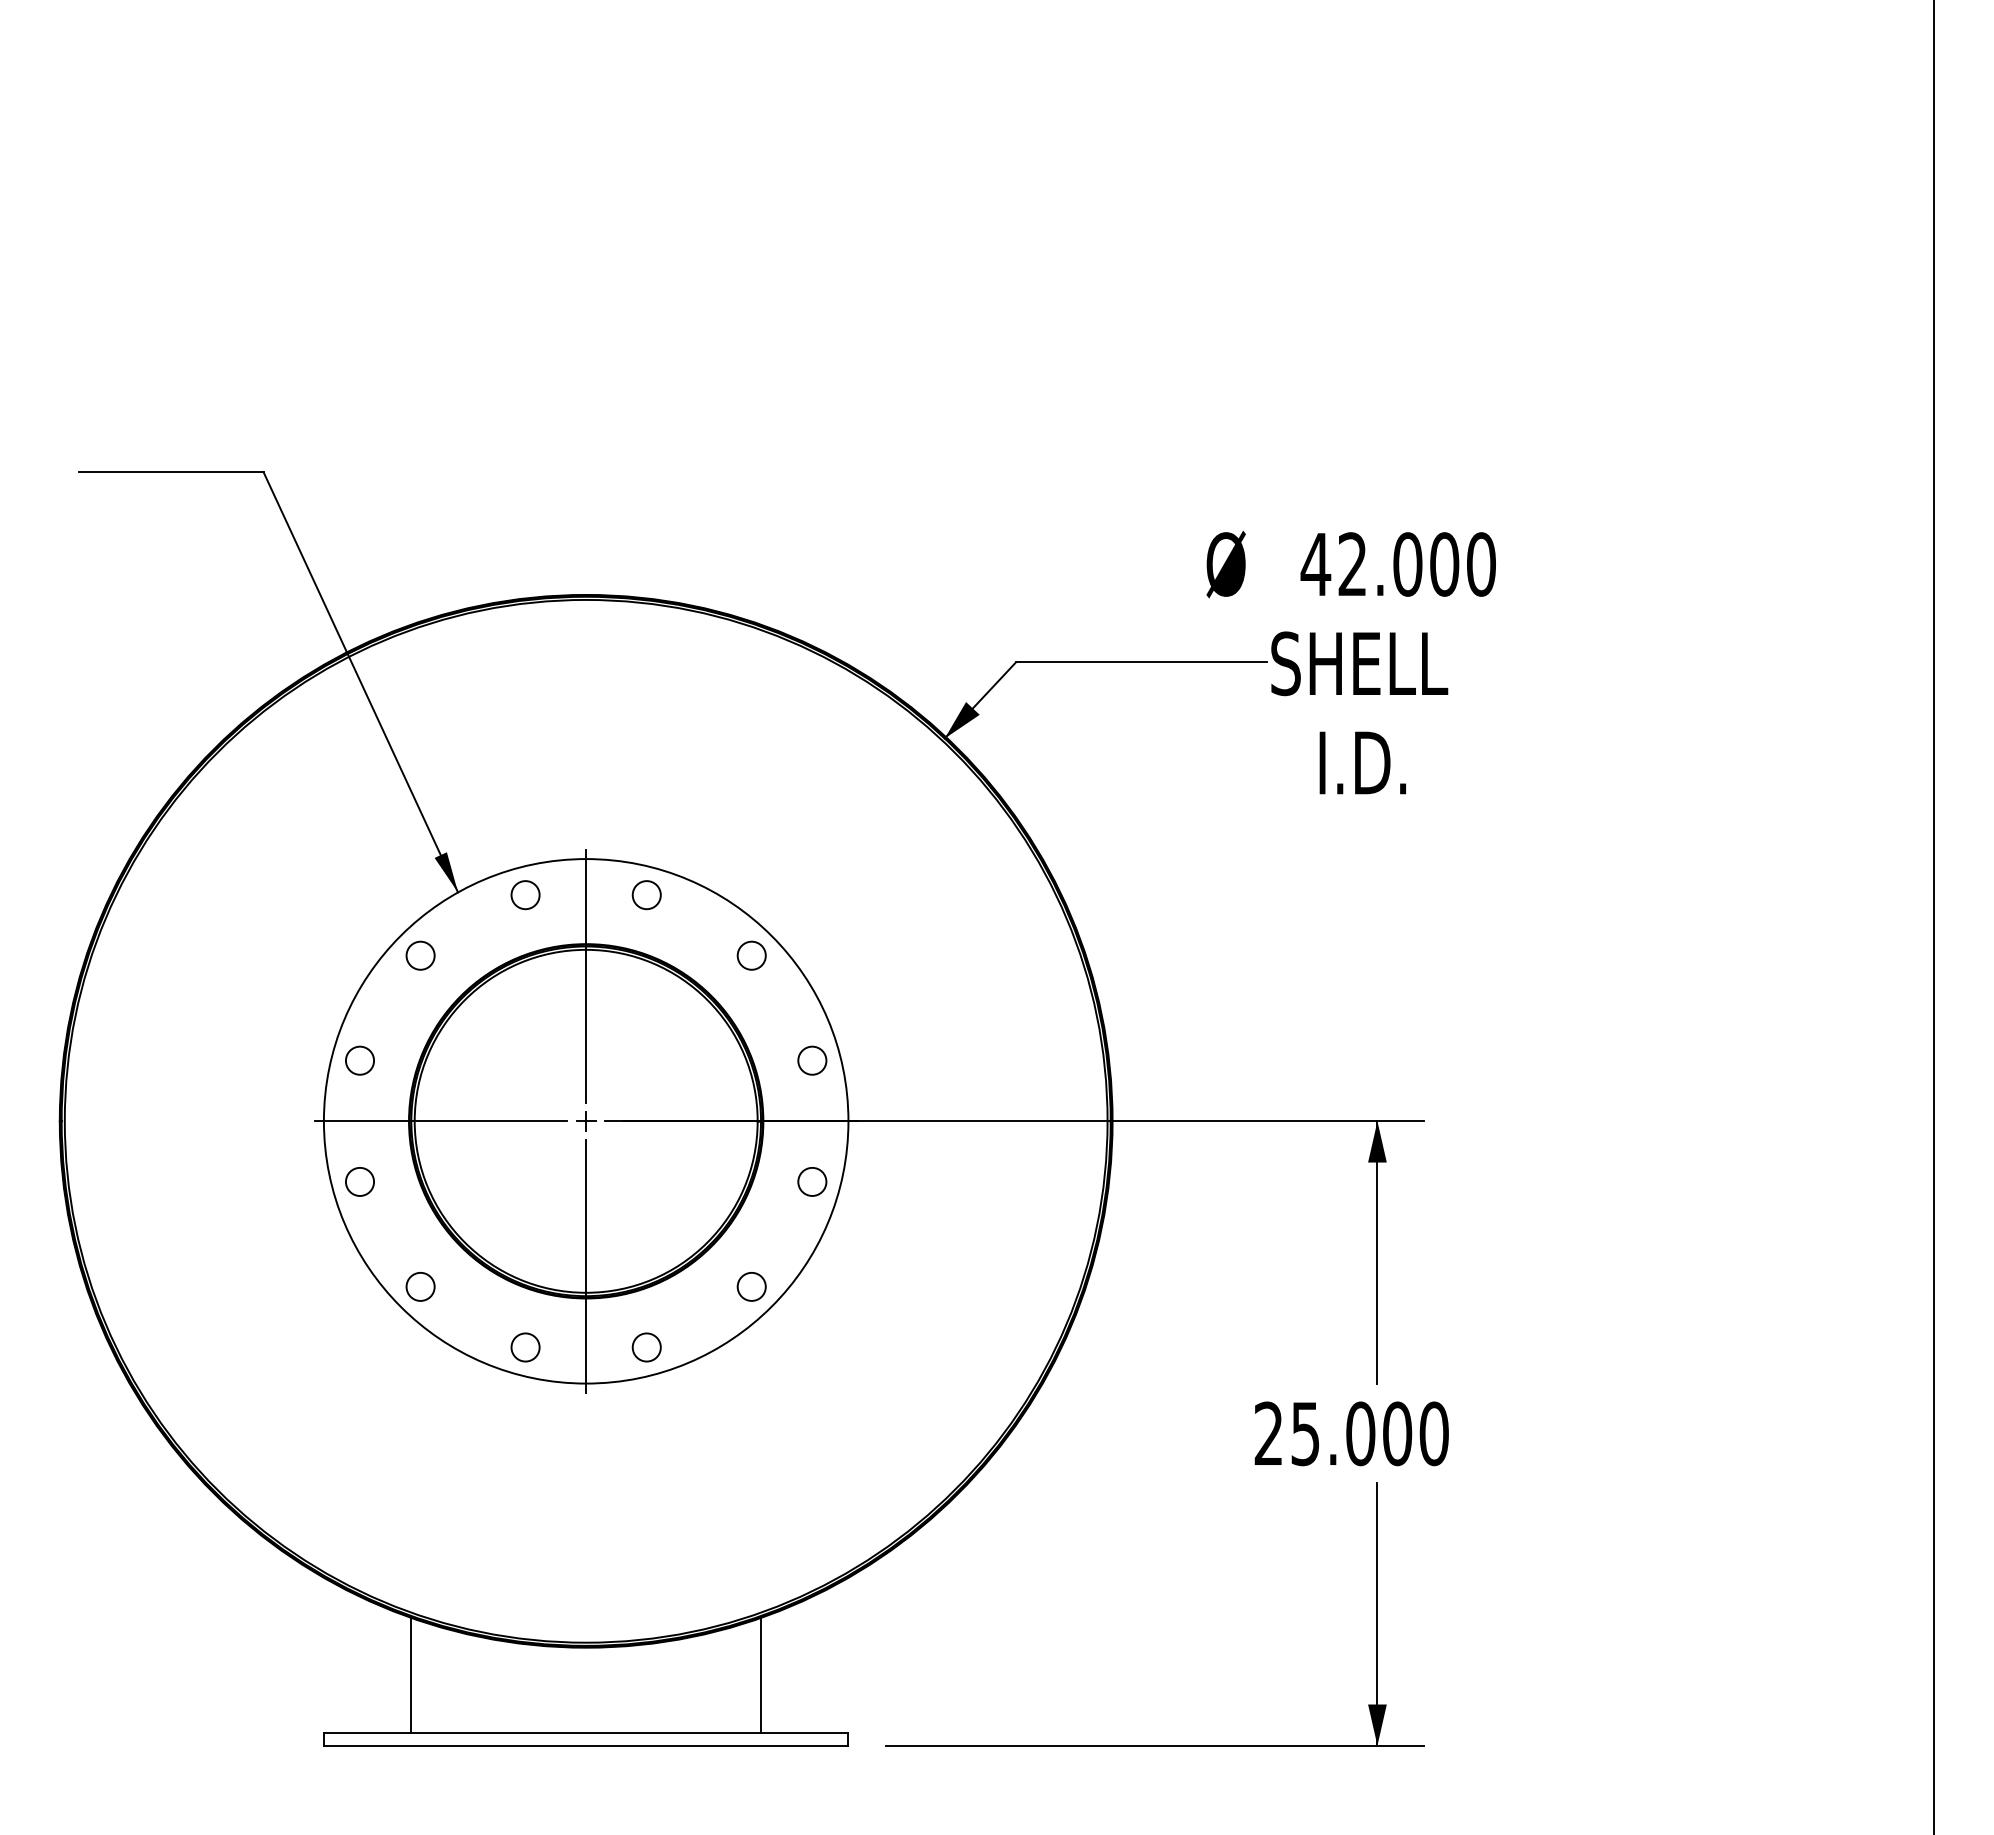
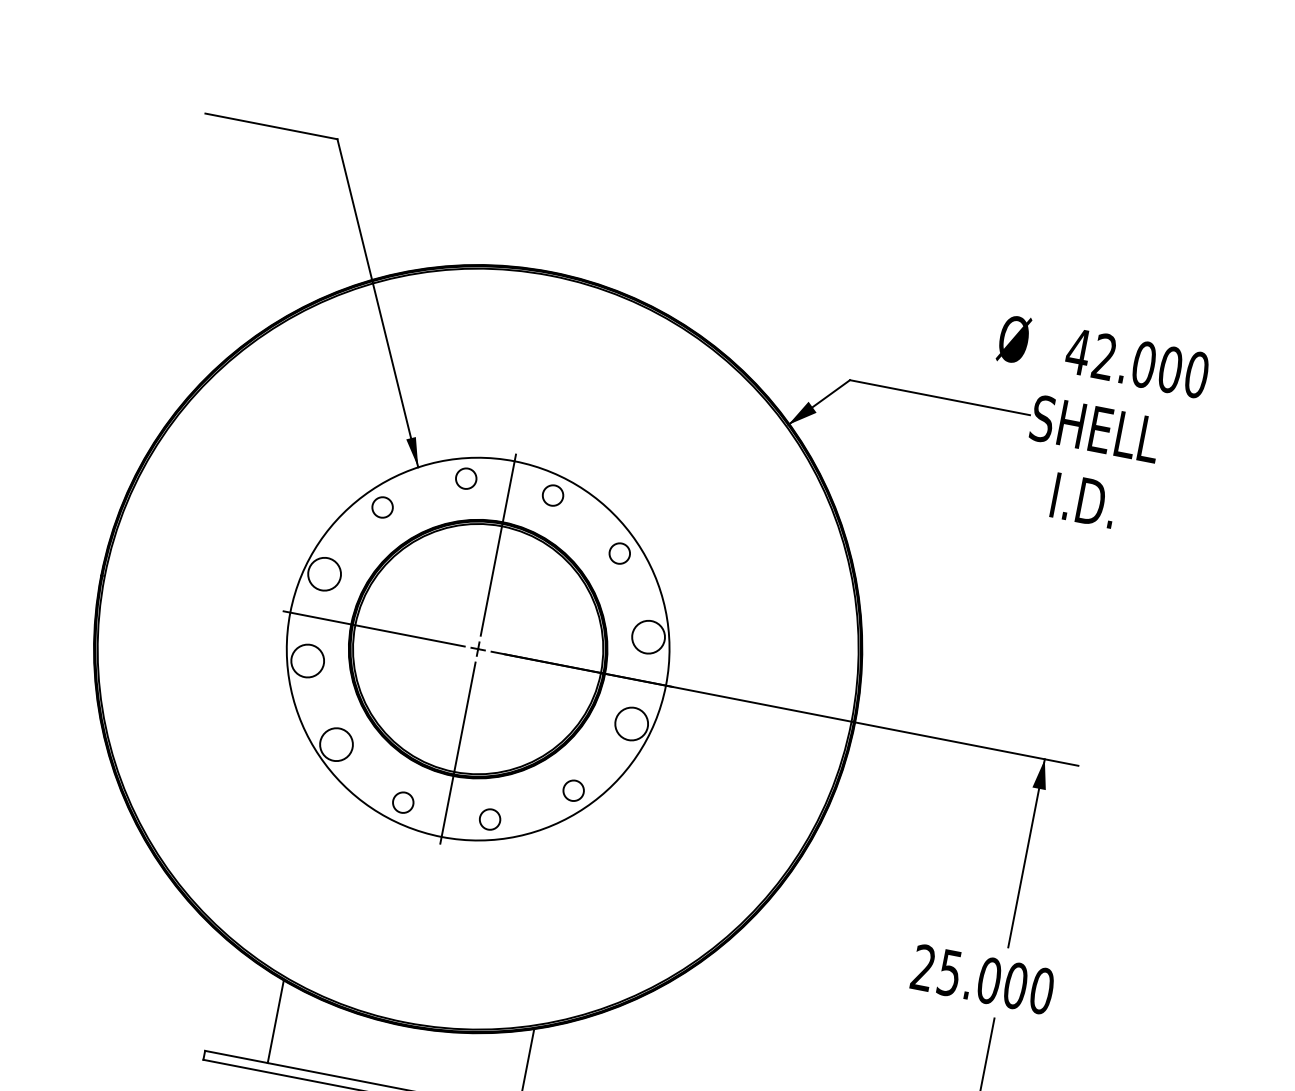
circle: (359, 1060) -> (324, 574), size x1.6
circle: (812, 1060) -> (648, 637), size x1.6
circle: (359, 1181) -> (307, 660), size x1.6
circle: (812, 1181) -> (631, 723), size x1.6
circle: (420, 1286) -> (336, 744), size x1.6

